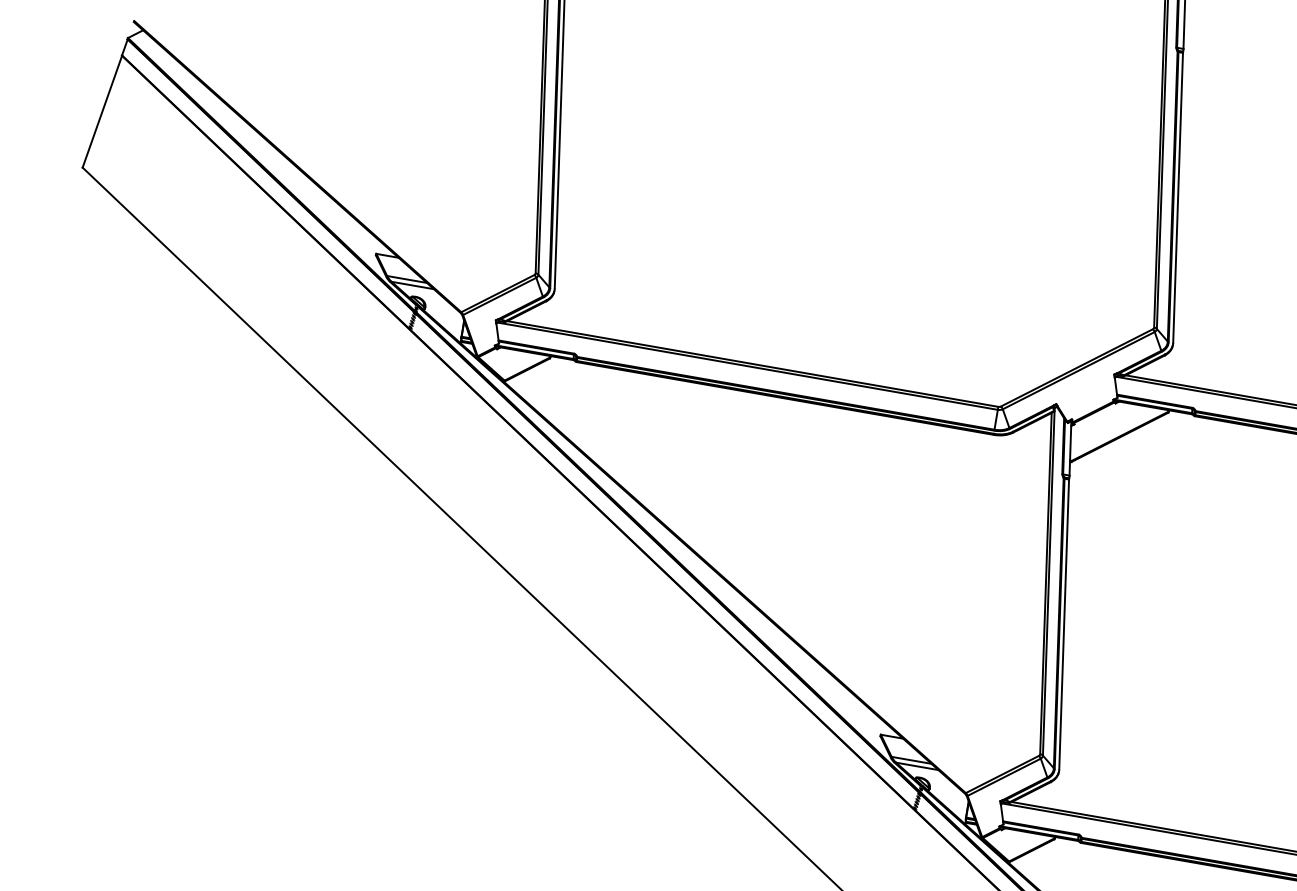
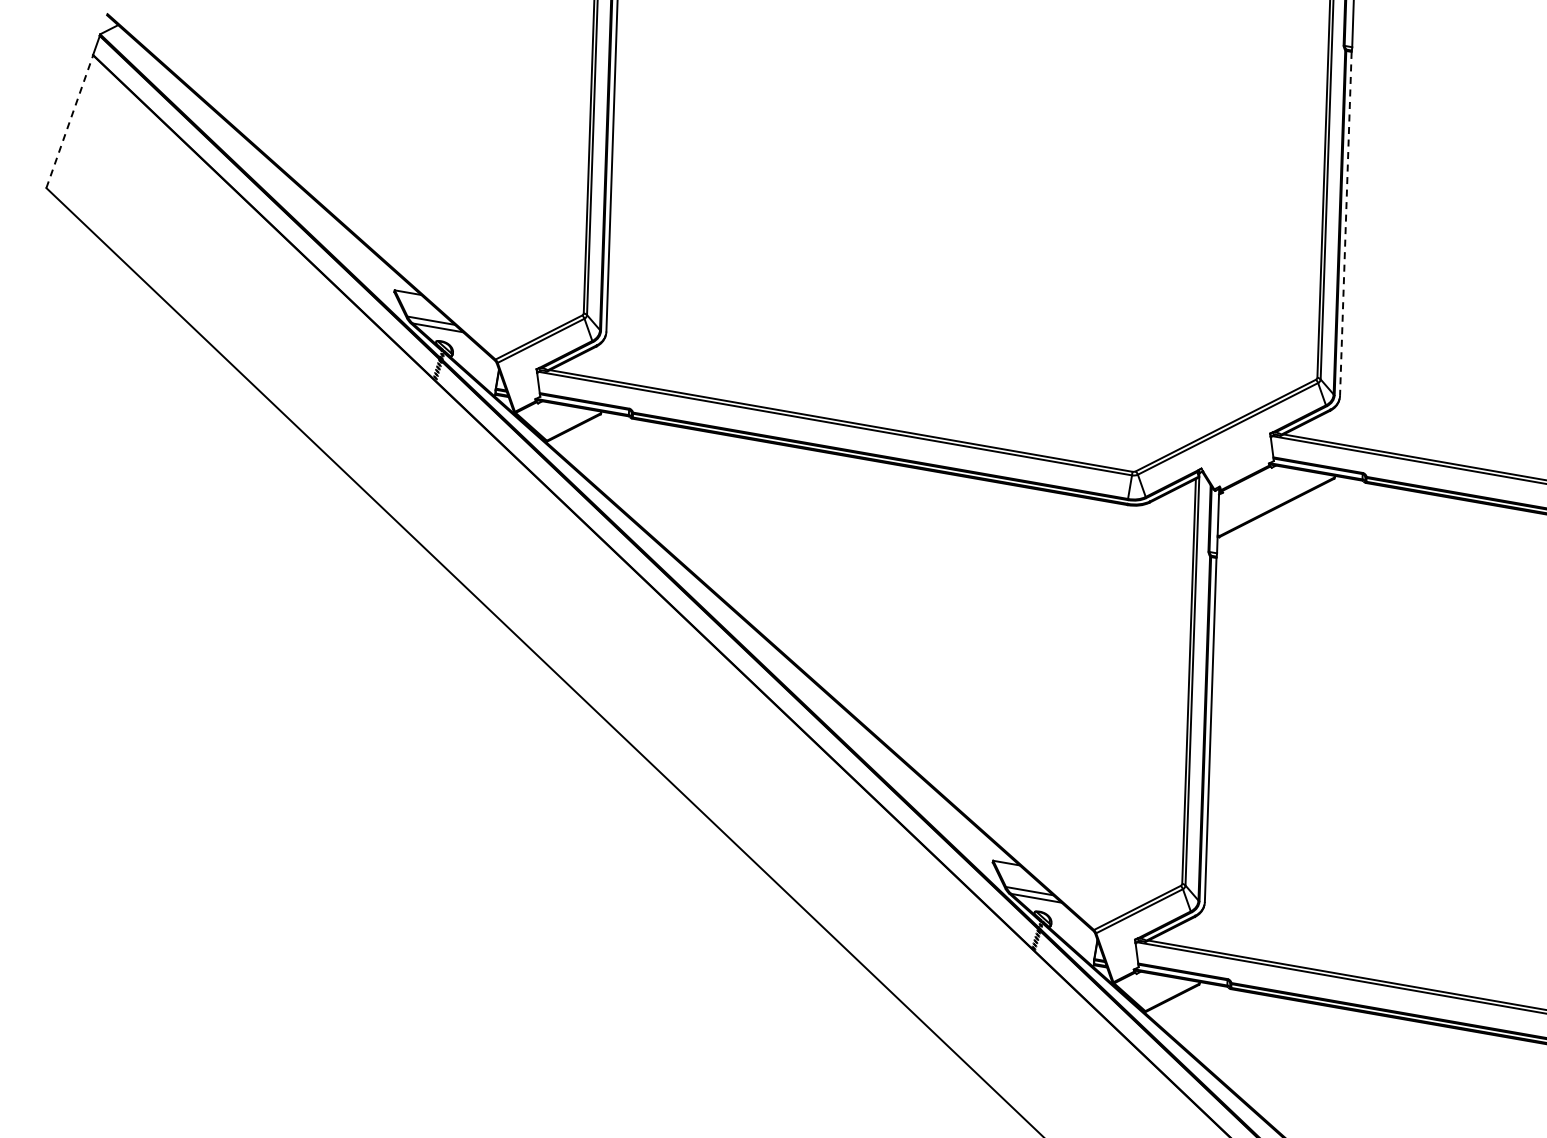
line: (102, 111) -> (69, 121), solid -> dashed
line: (1177, 198) -> (1345, 224), solid -> dashed

